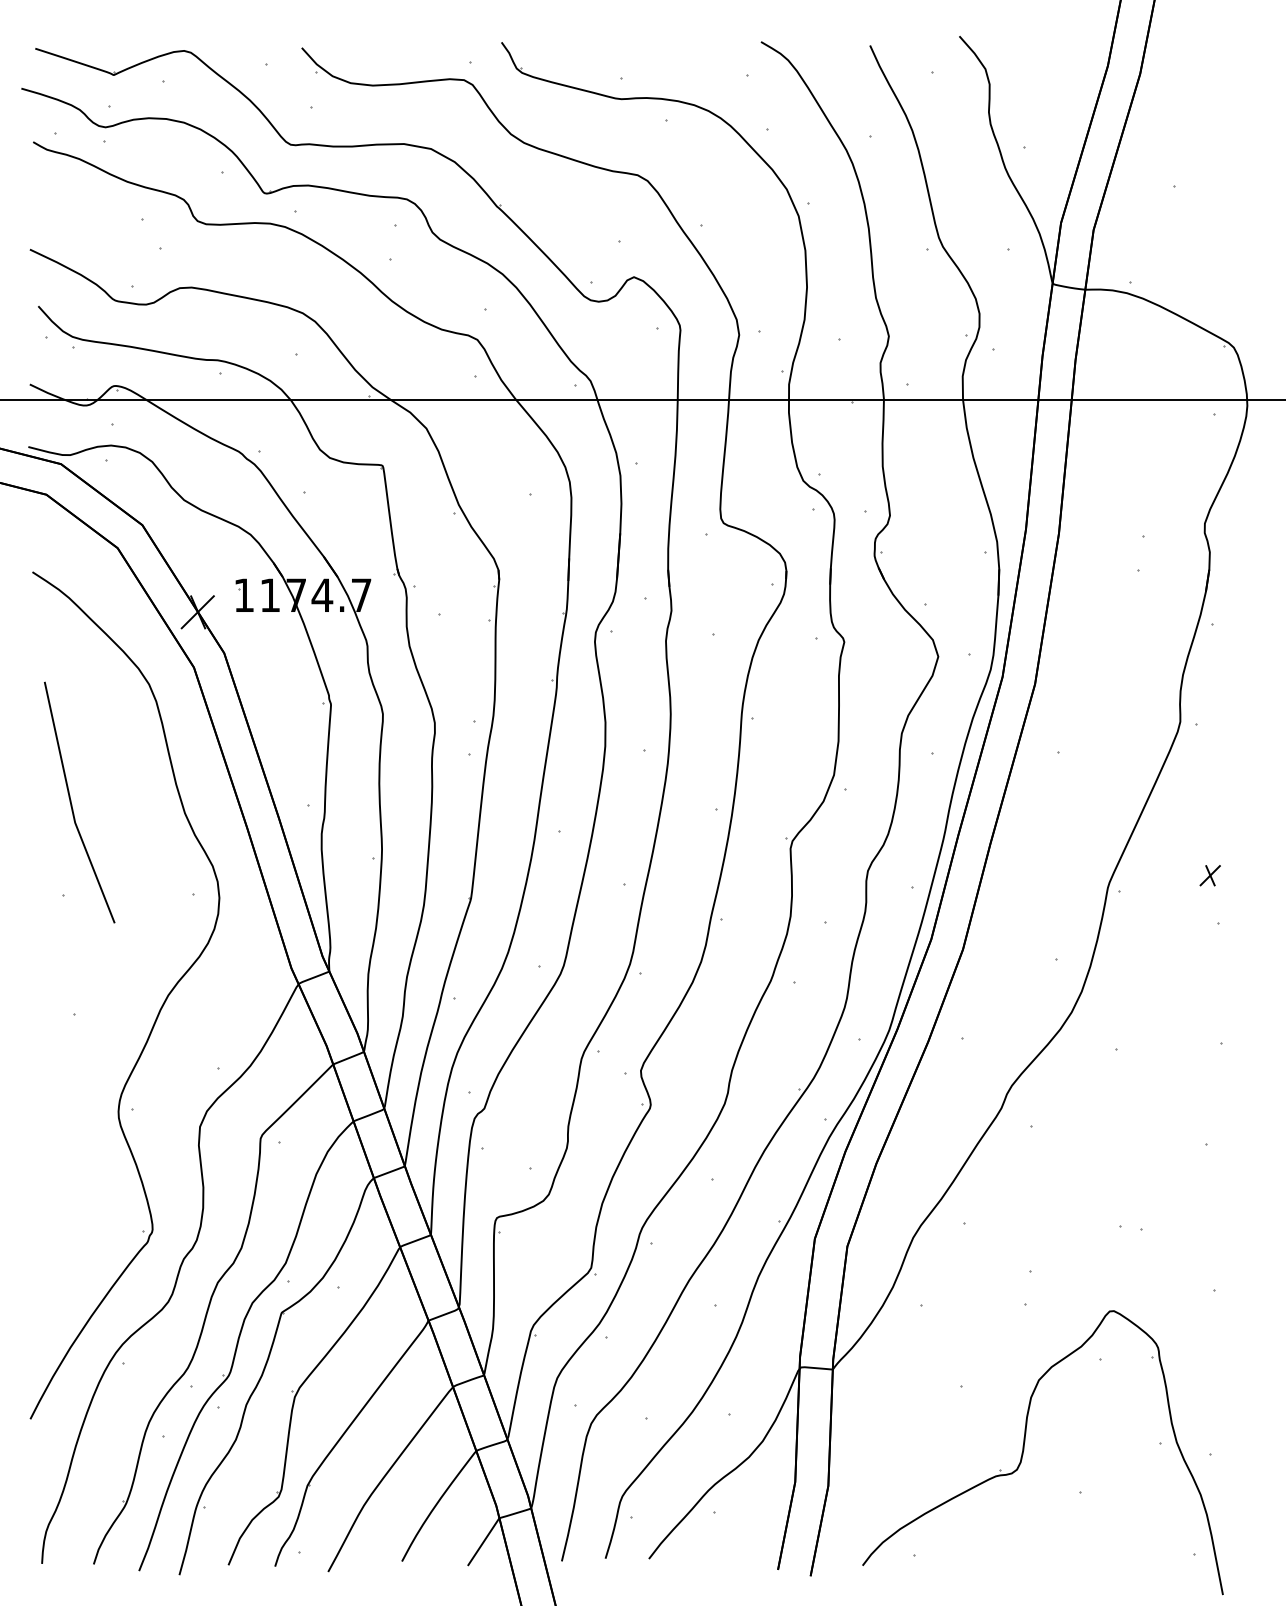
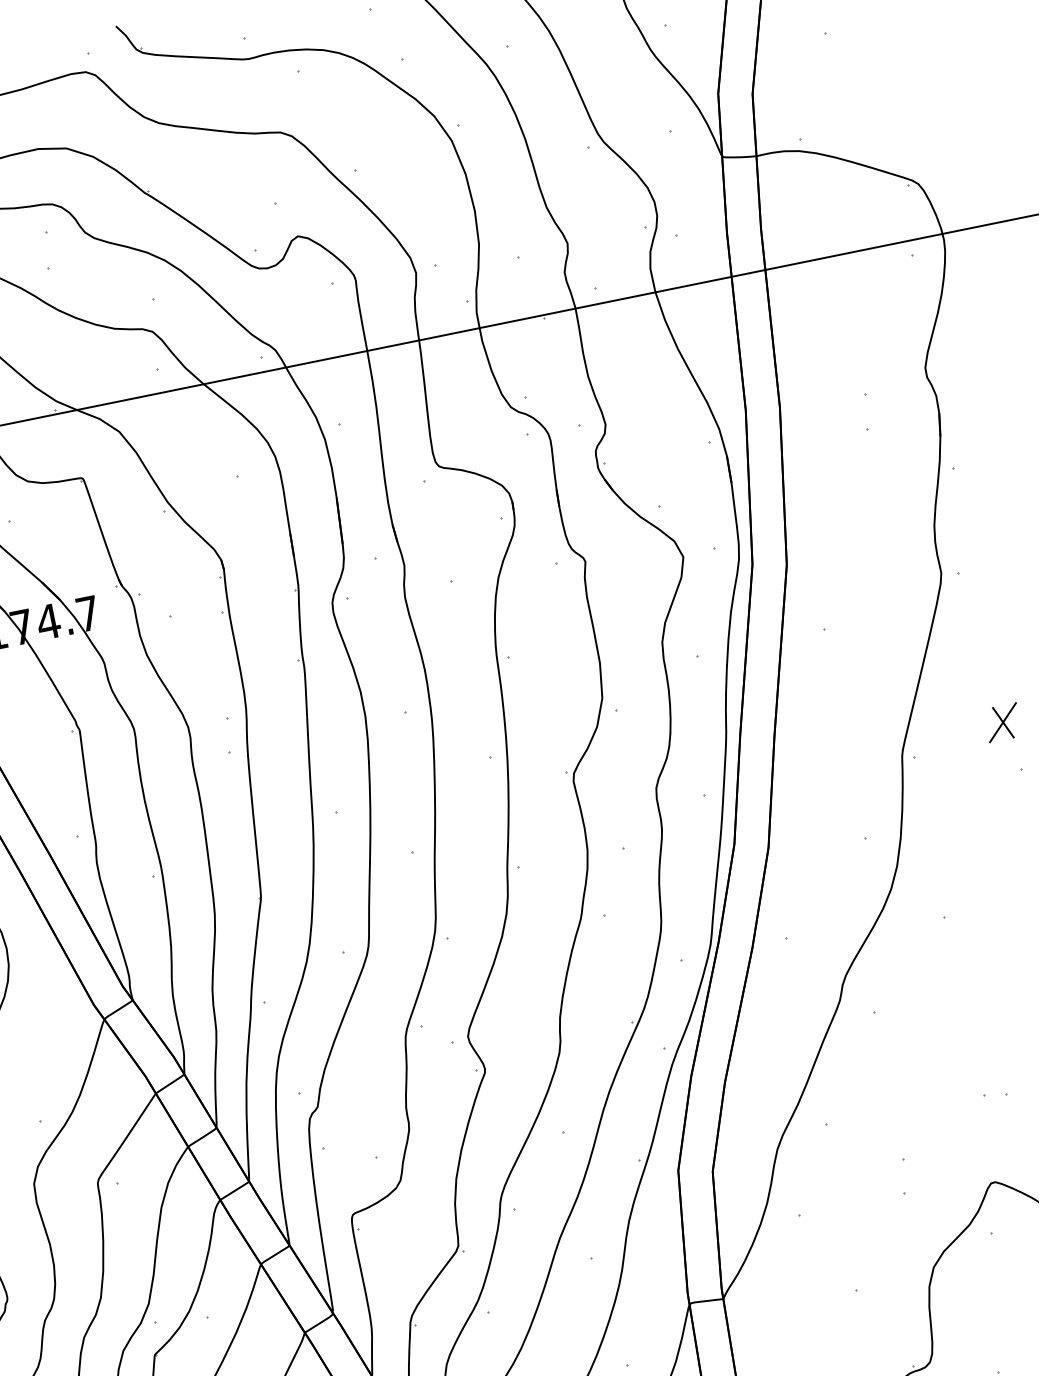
part: (1210, 875) -> (1003, 722), size x1.67

